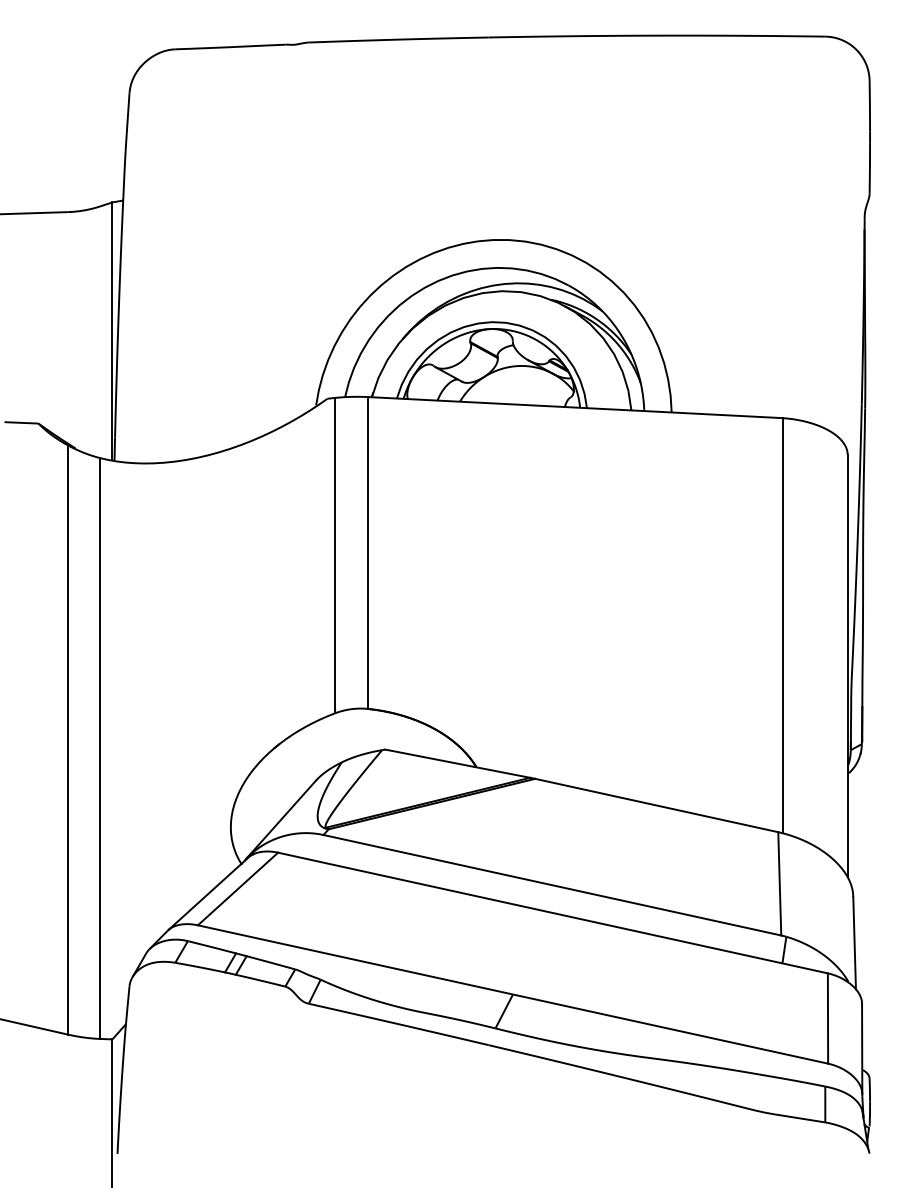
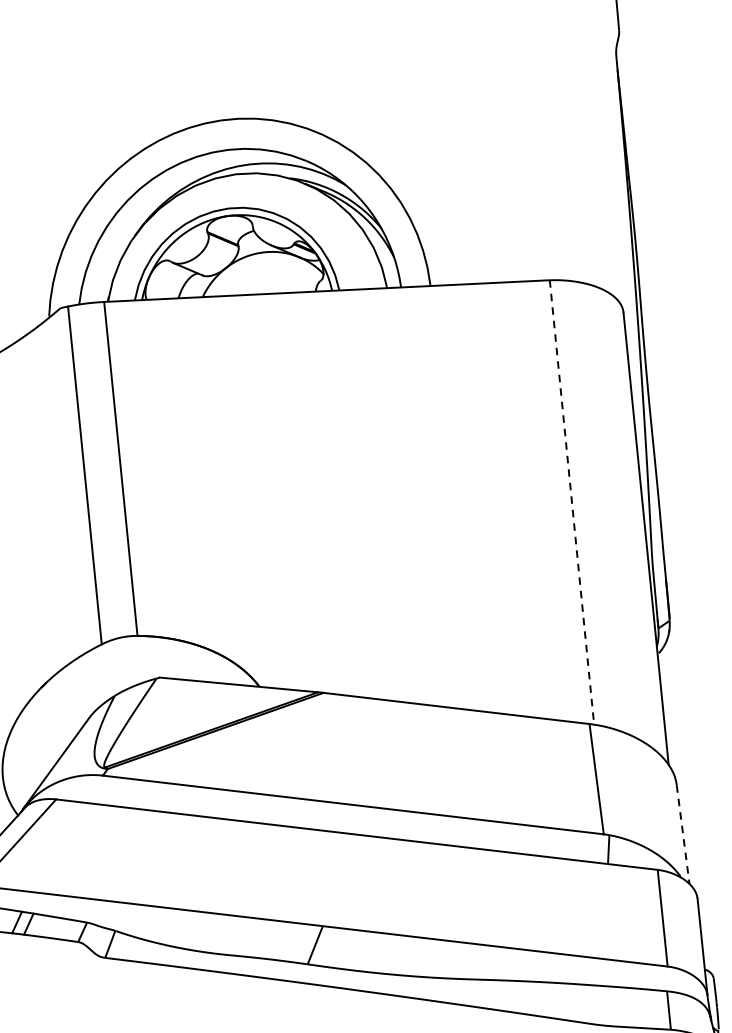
line: (782, 625) -> (571, 502), solid -> dashed
line: (854, 943) -> (683, 835), solid -> dashed

